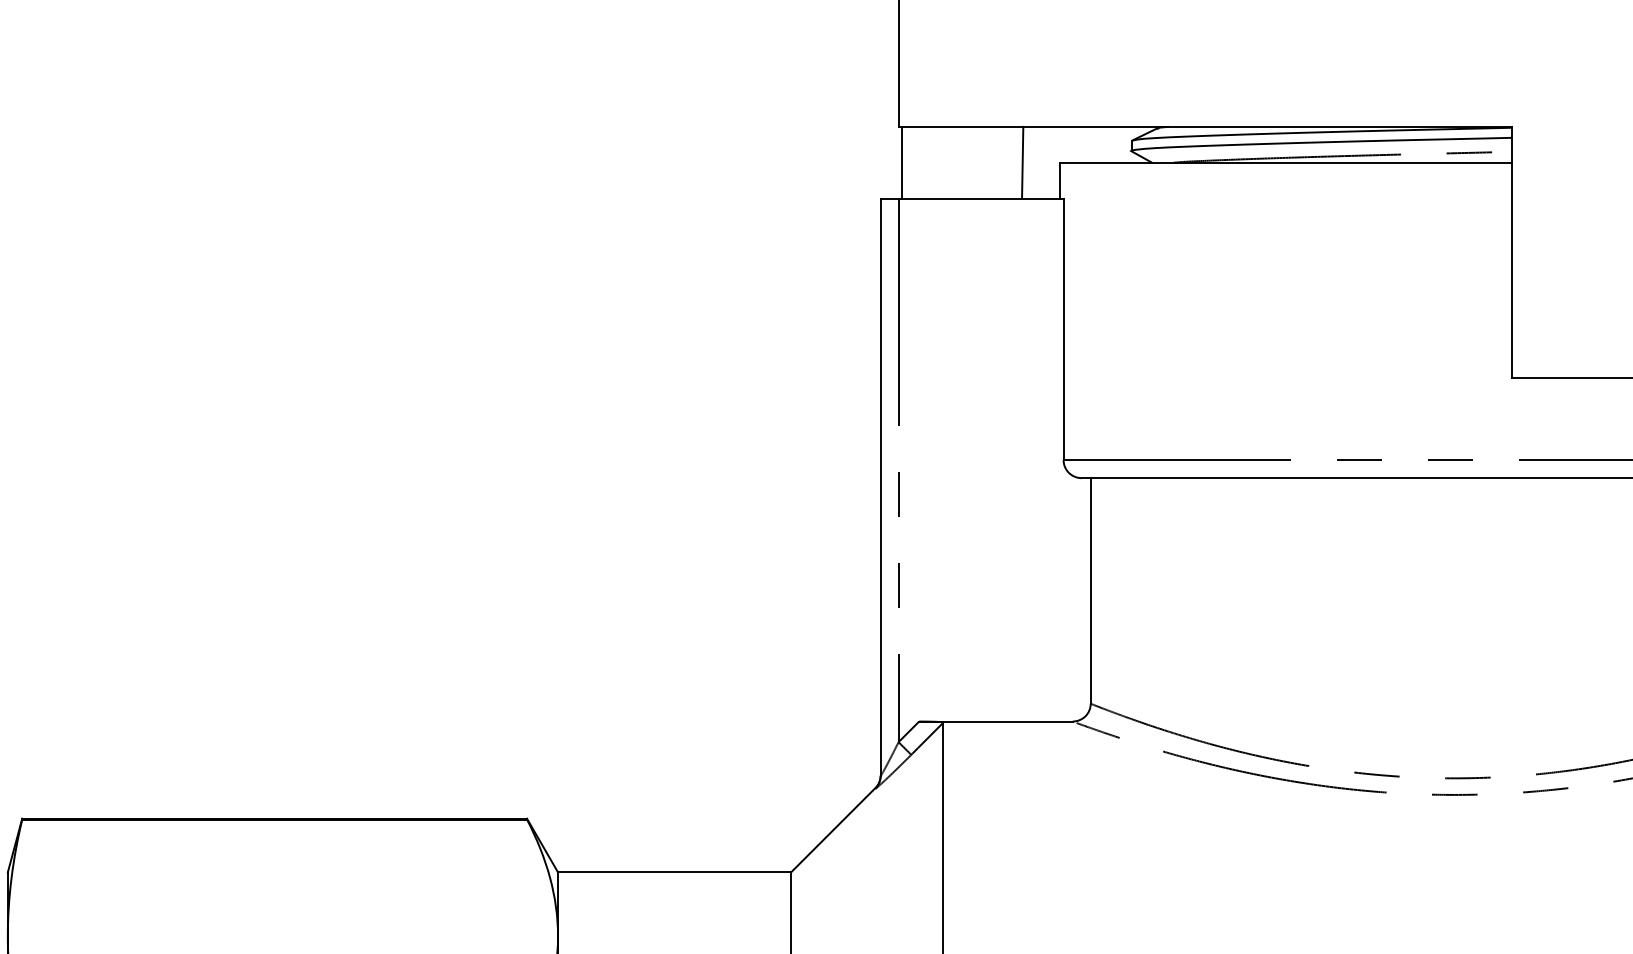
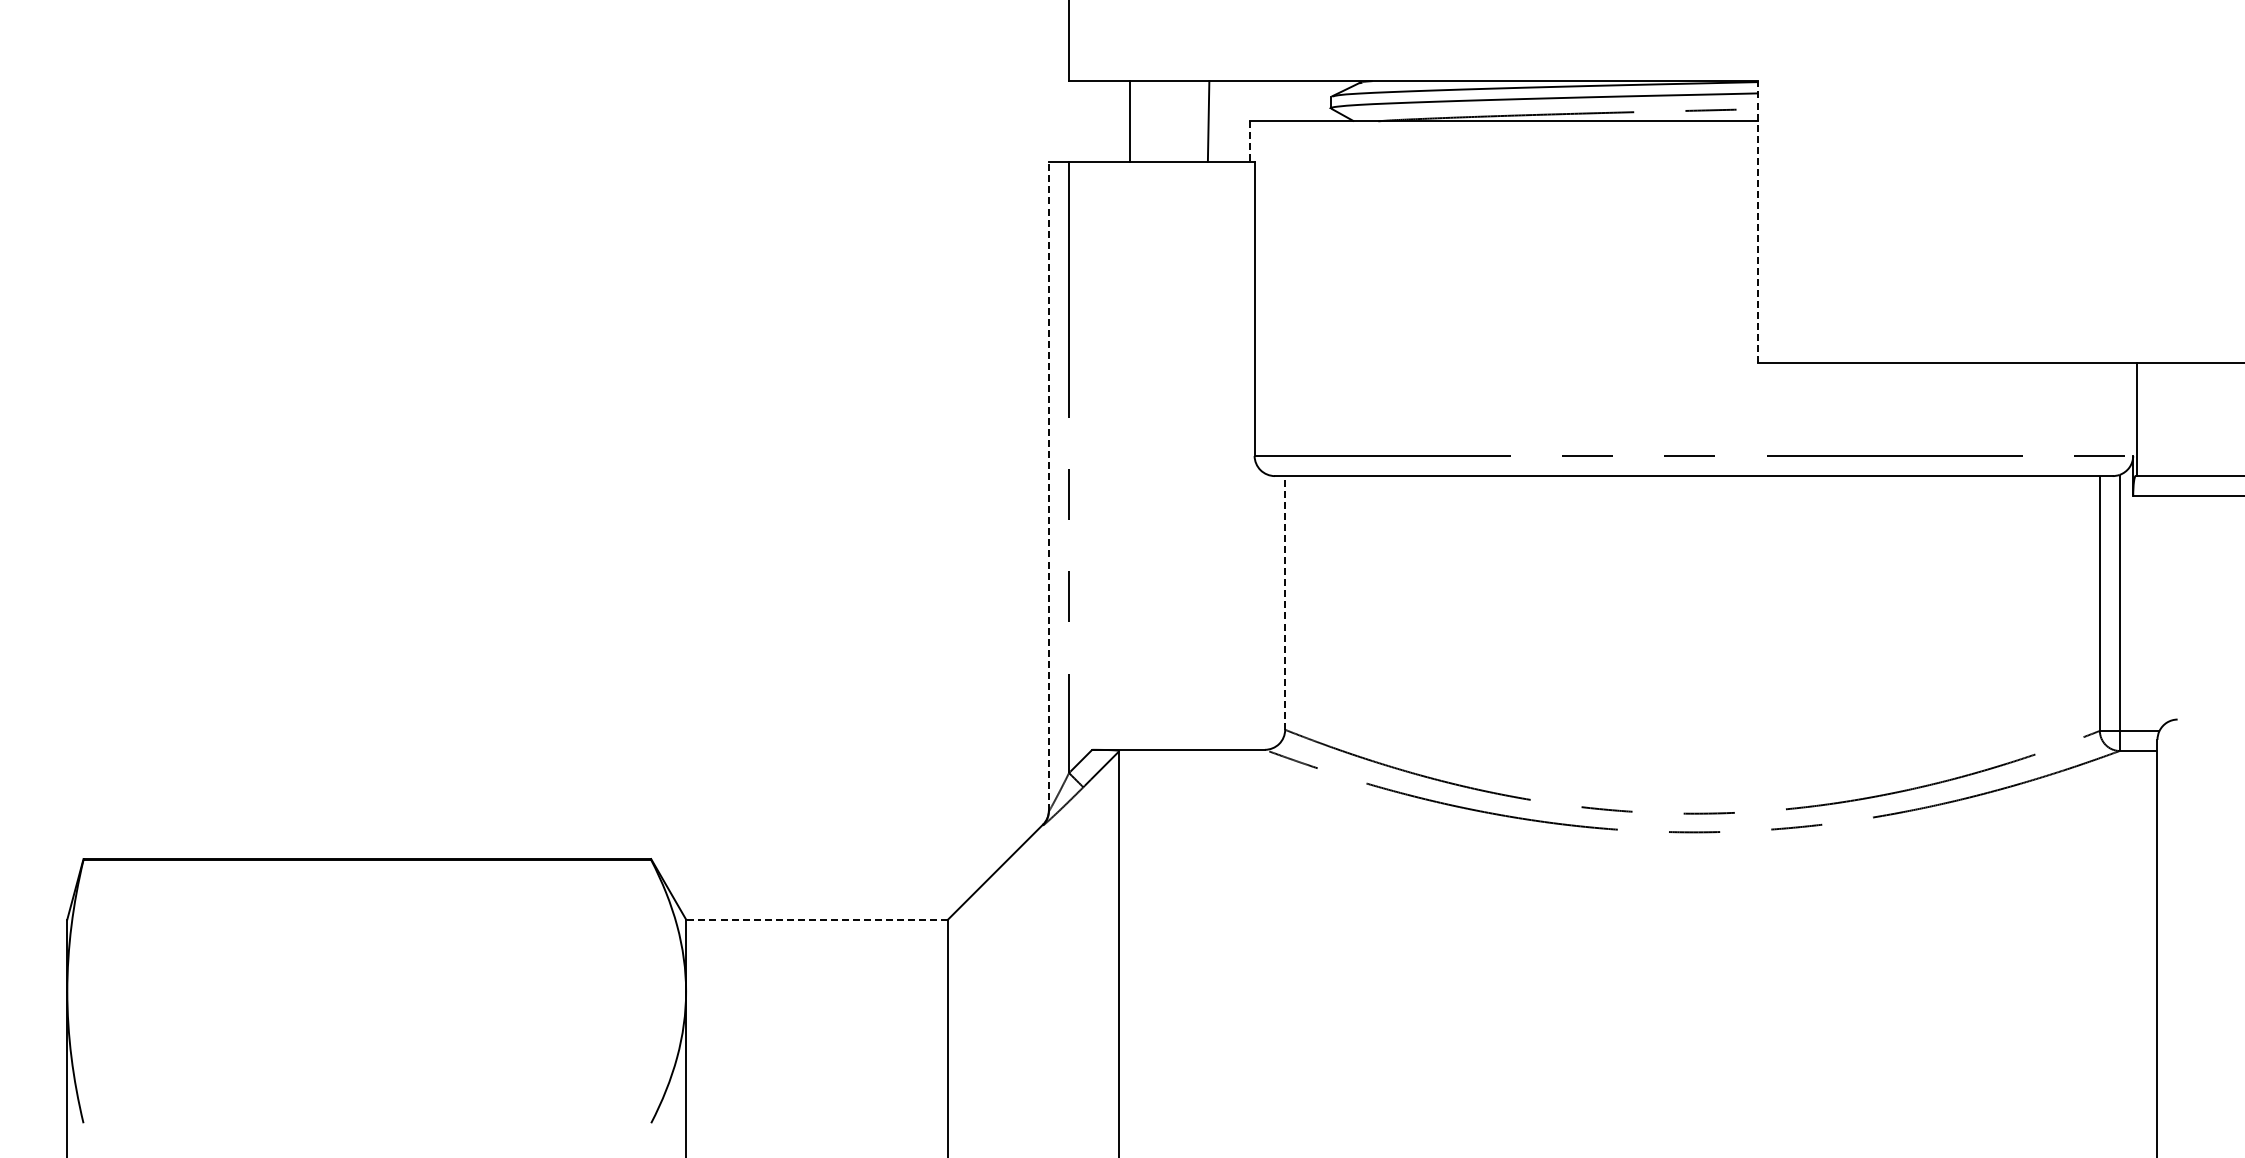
line: (901, 162) -> (1130, 121), moved
line: (1059, 181) -> (1250, 142), solid -> dashed
line: (1511, 251) -> (1758, 221), solid -> dashed
line: (880, 487) -> (1048, 486), solid -> dashed
line: (1091, 590) -> (1285, 602), solid -> dashed
line: (674, 872) -> (816, 919), solid -> dashed

